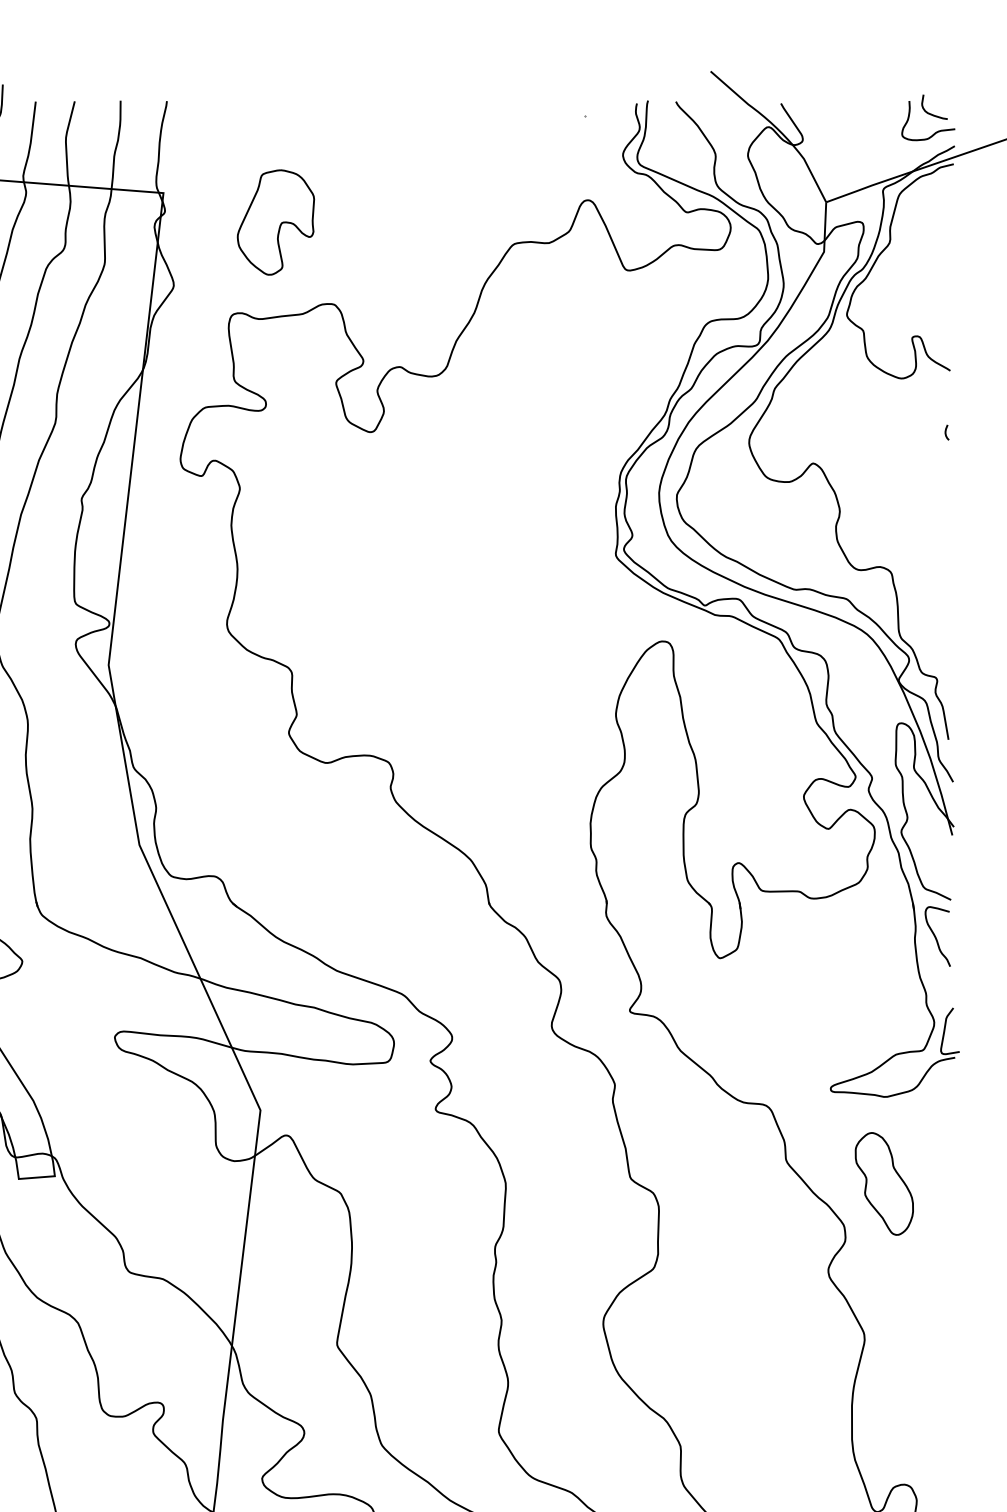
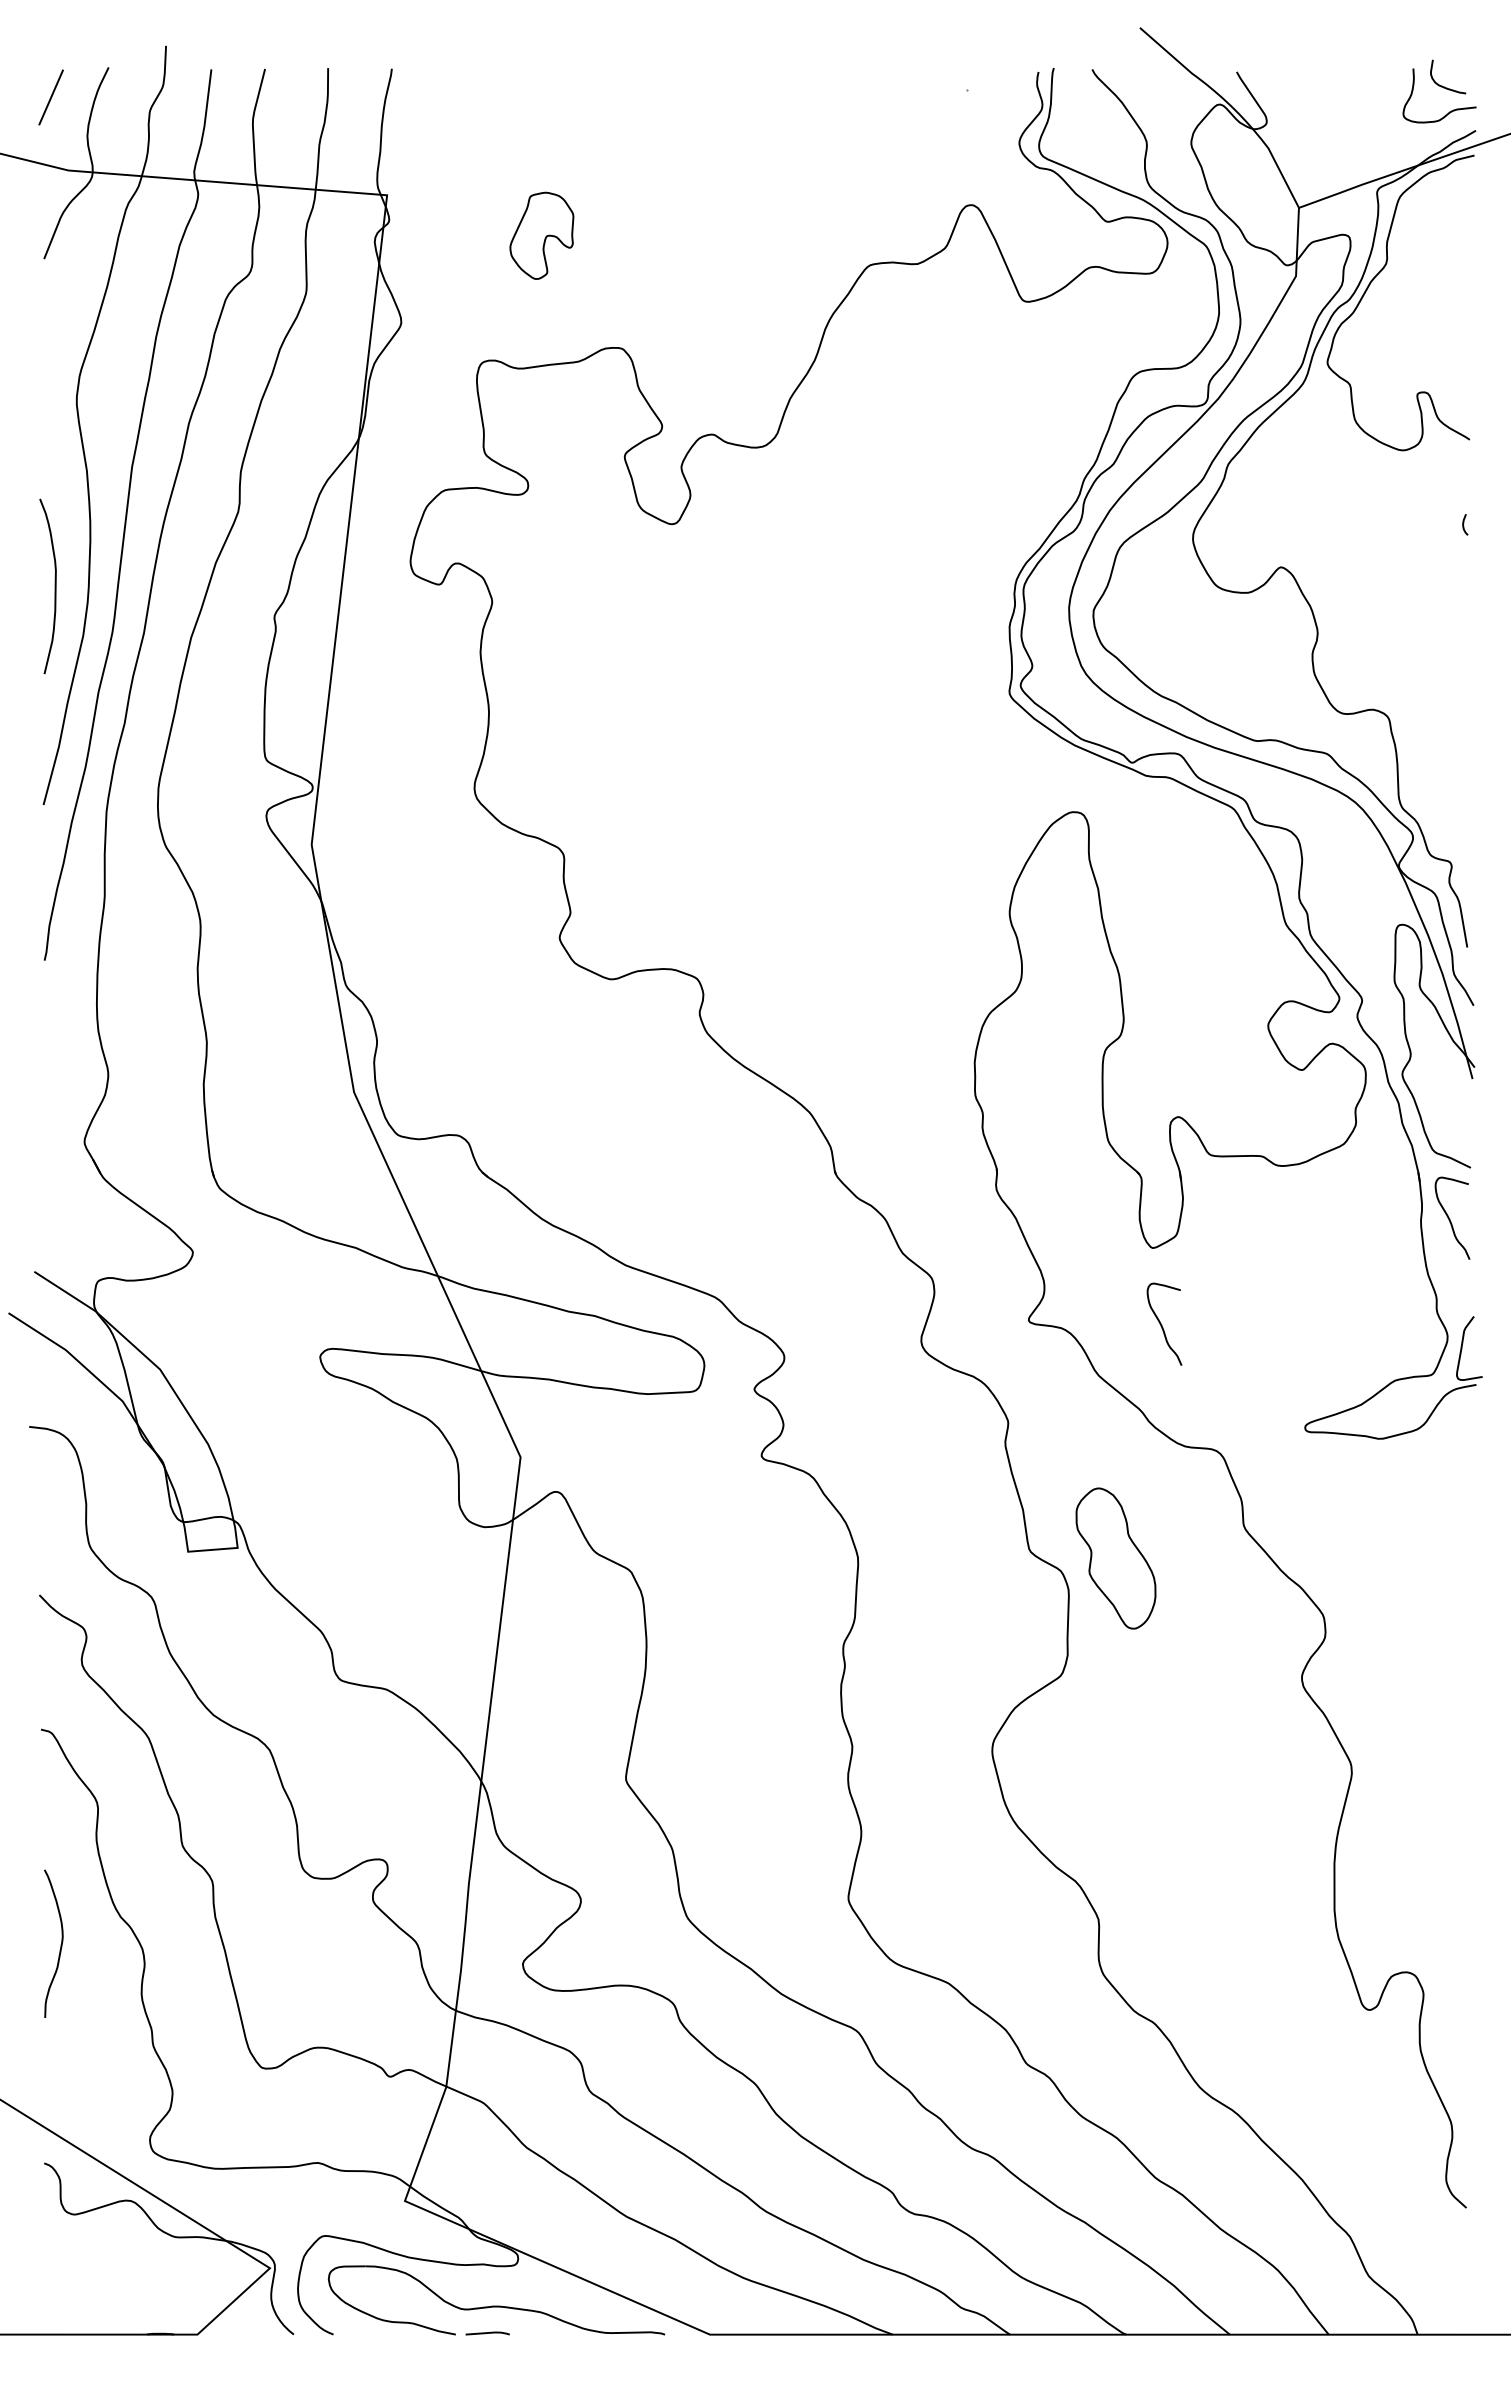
part: (275, 222) -> (541, 235), size x0.6
curve: (727, 1014) -> (1162, 1325), added
part: (884, 1183) -> (1115, 1558), moved

